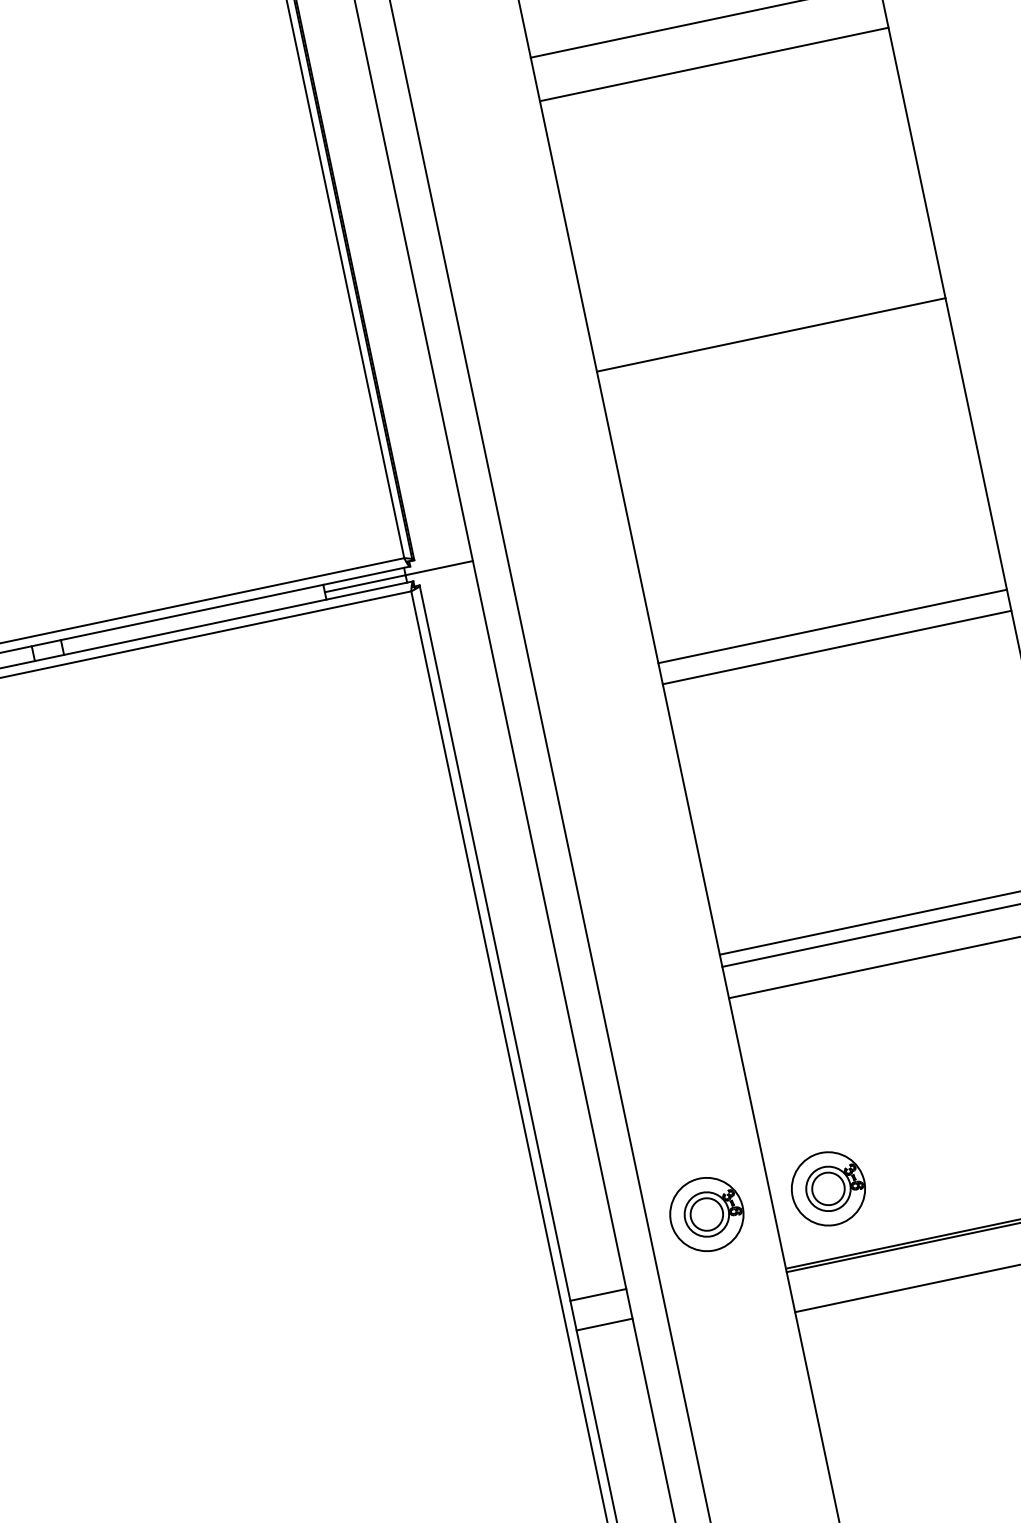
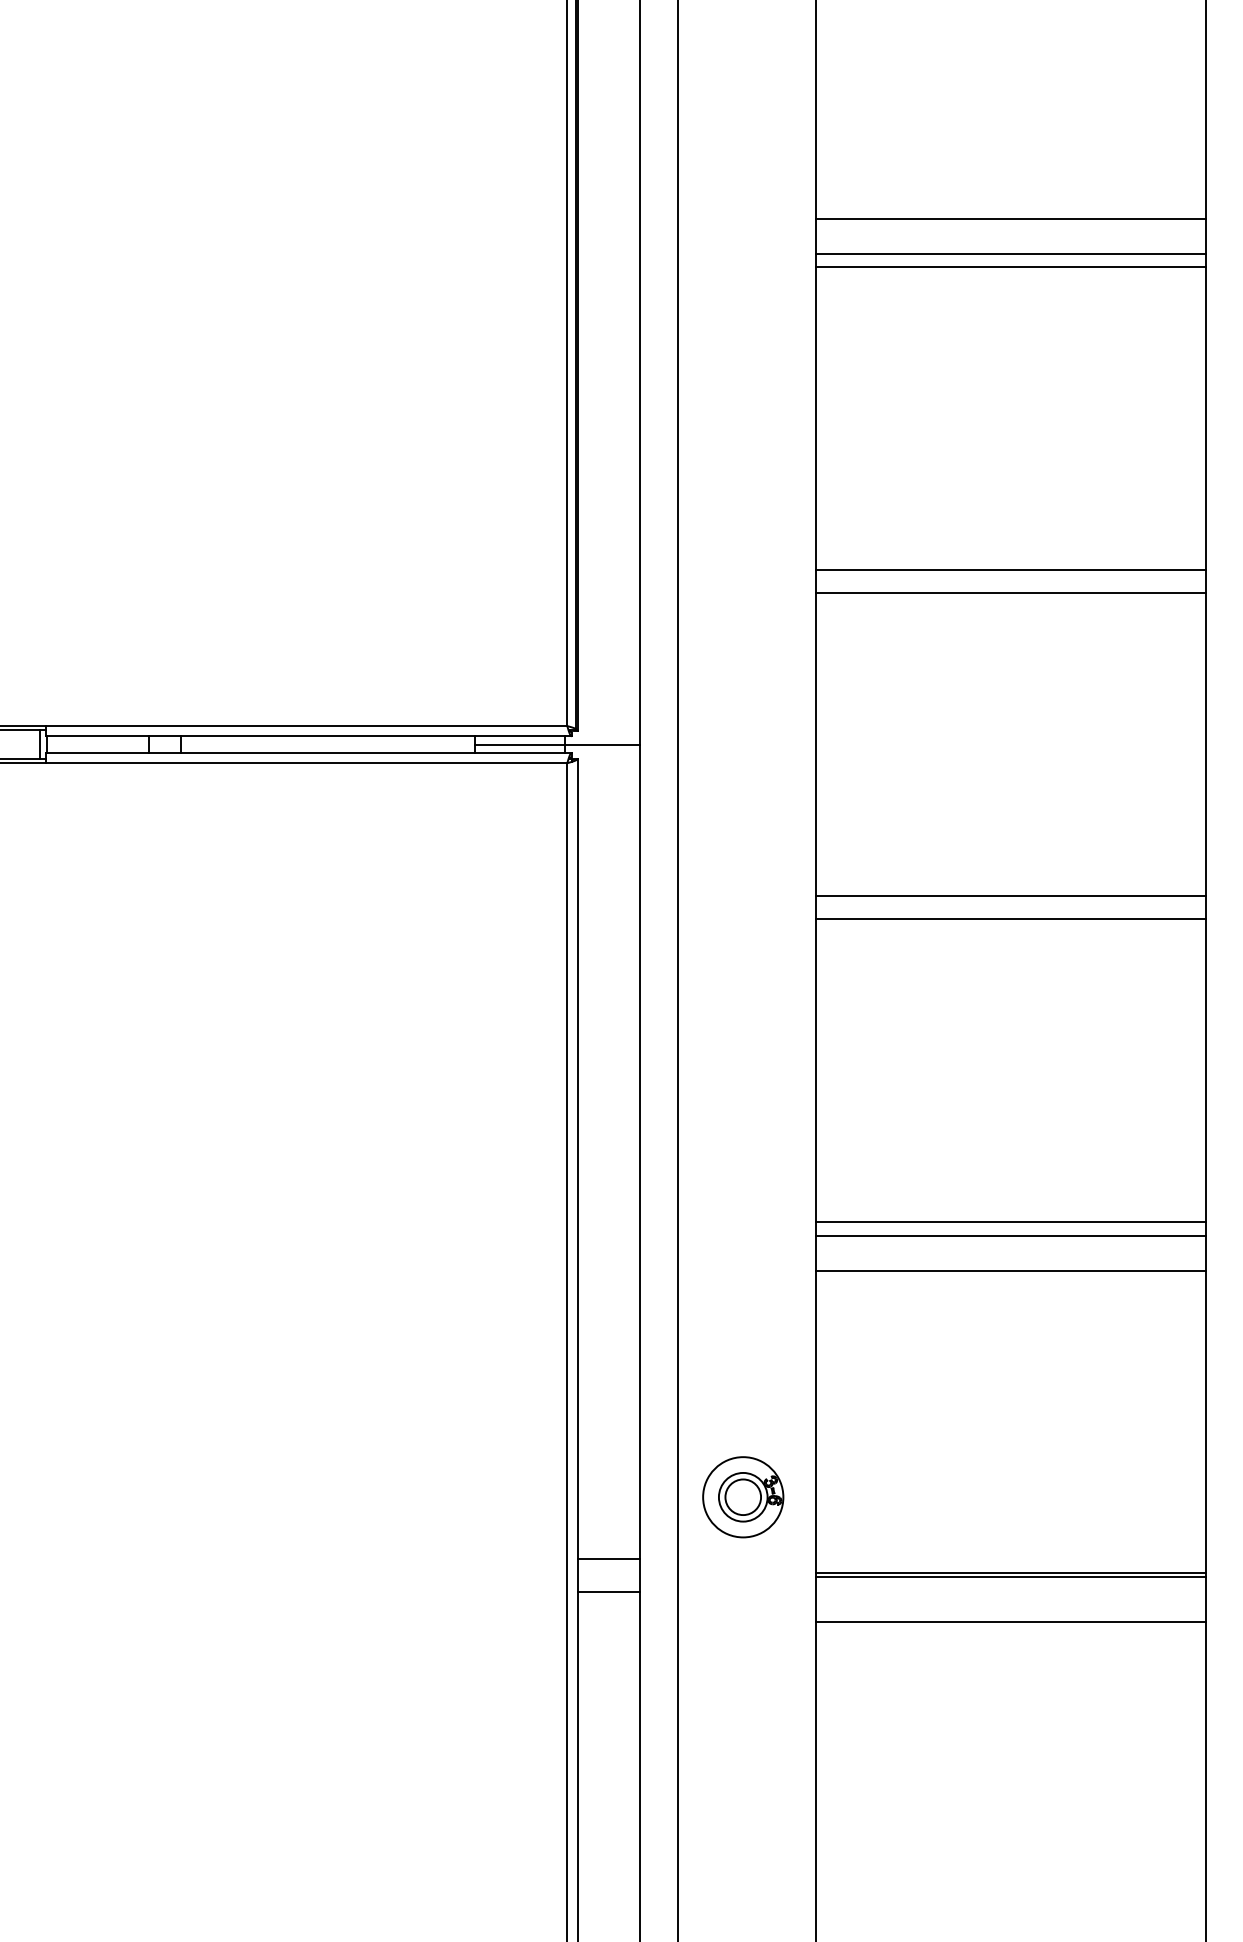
line: (711, 52) -> (1010, 253), added
line: (775, 356) -> (1010, 593), added
part: (828, 1189) -> (879, 1497), removed

